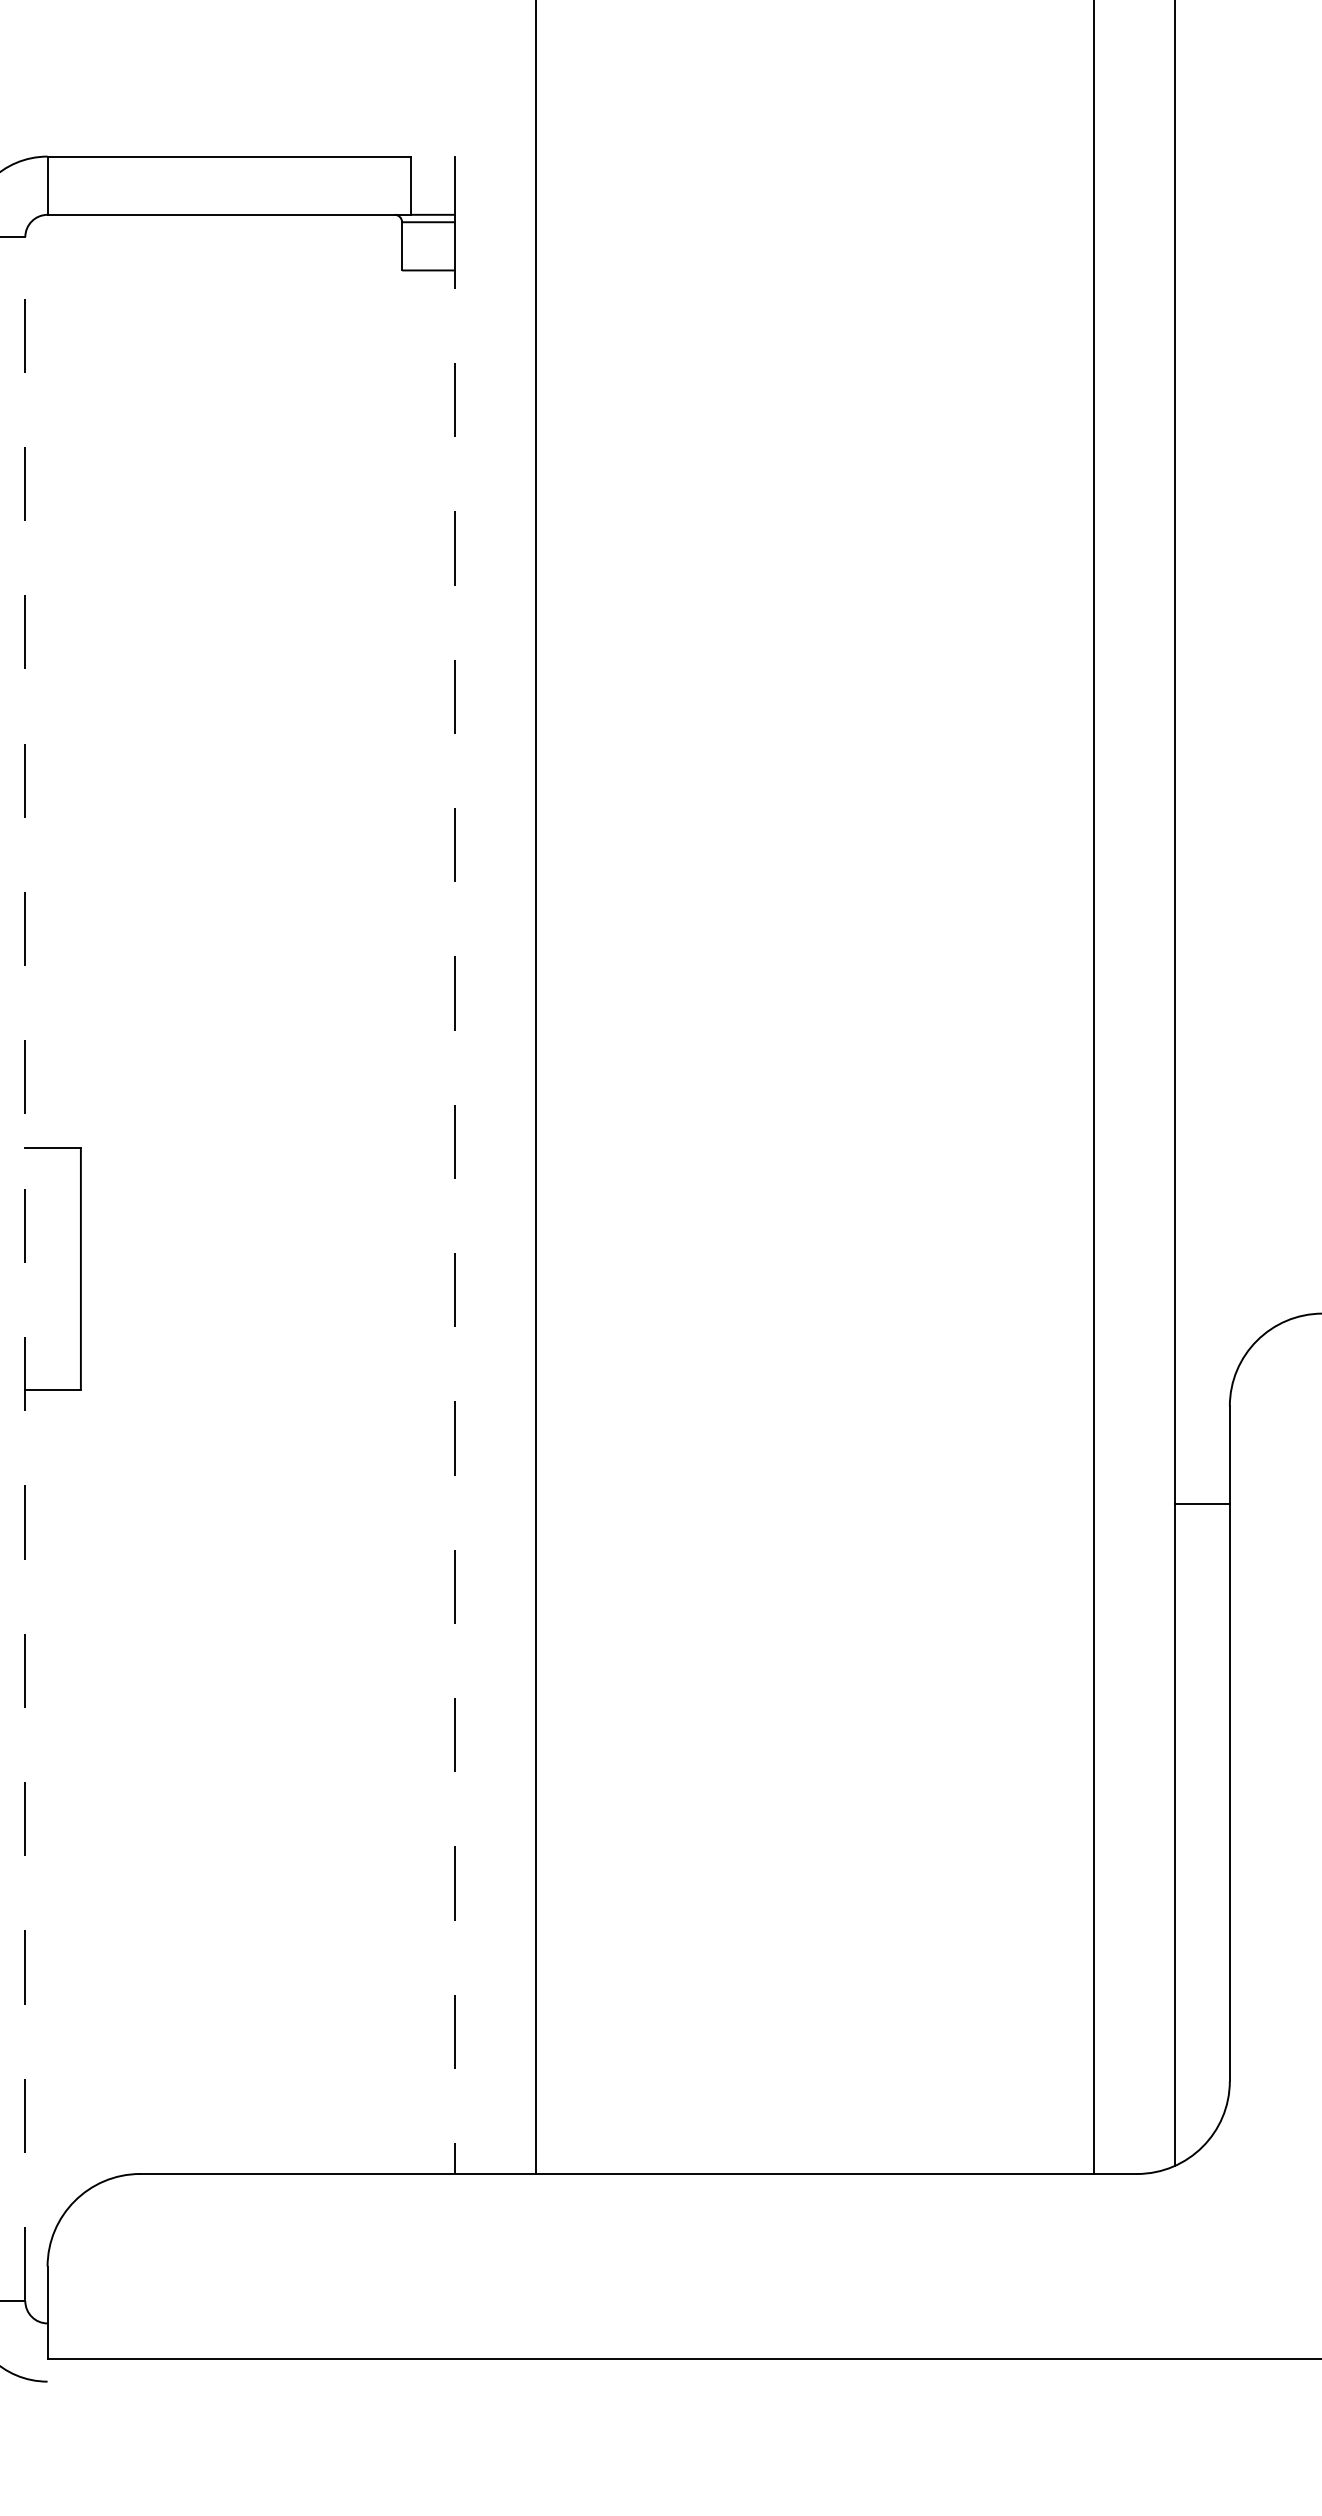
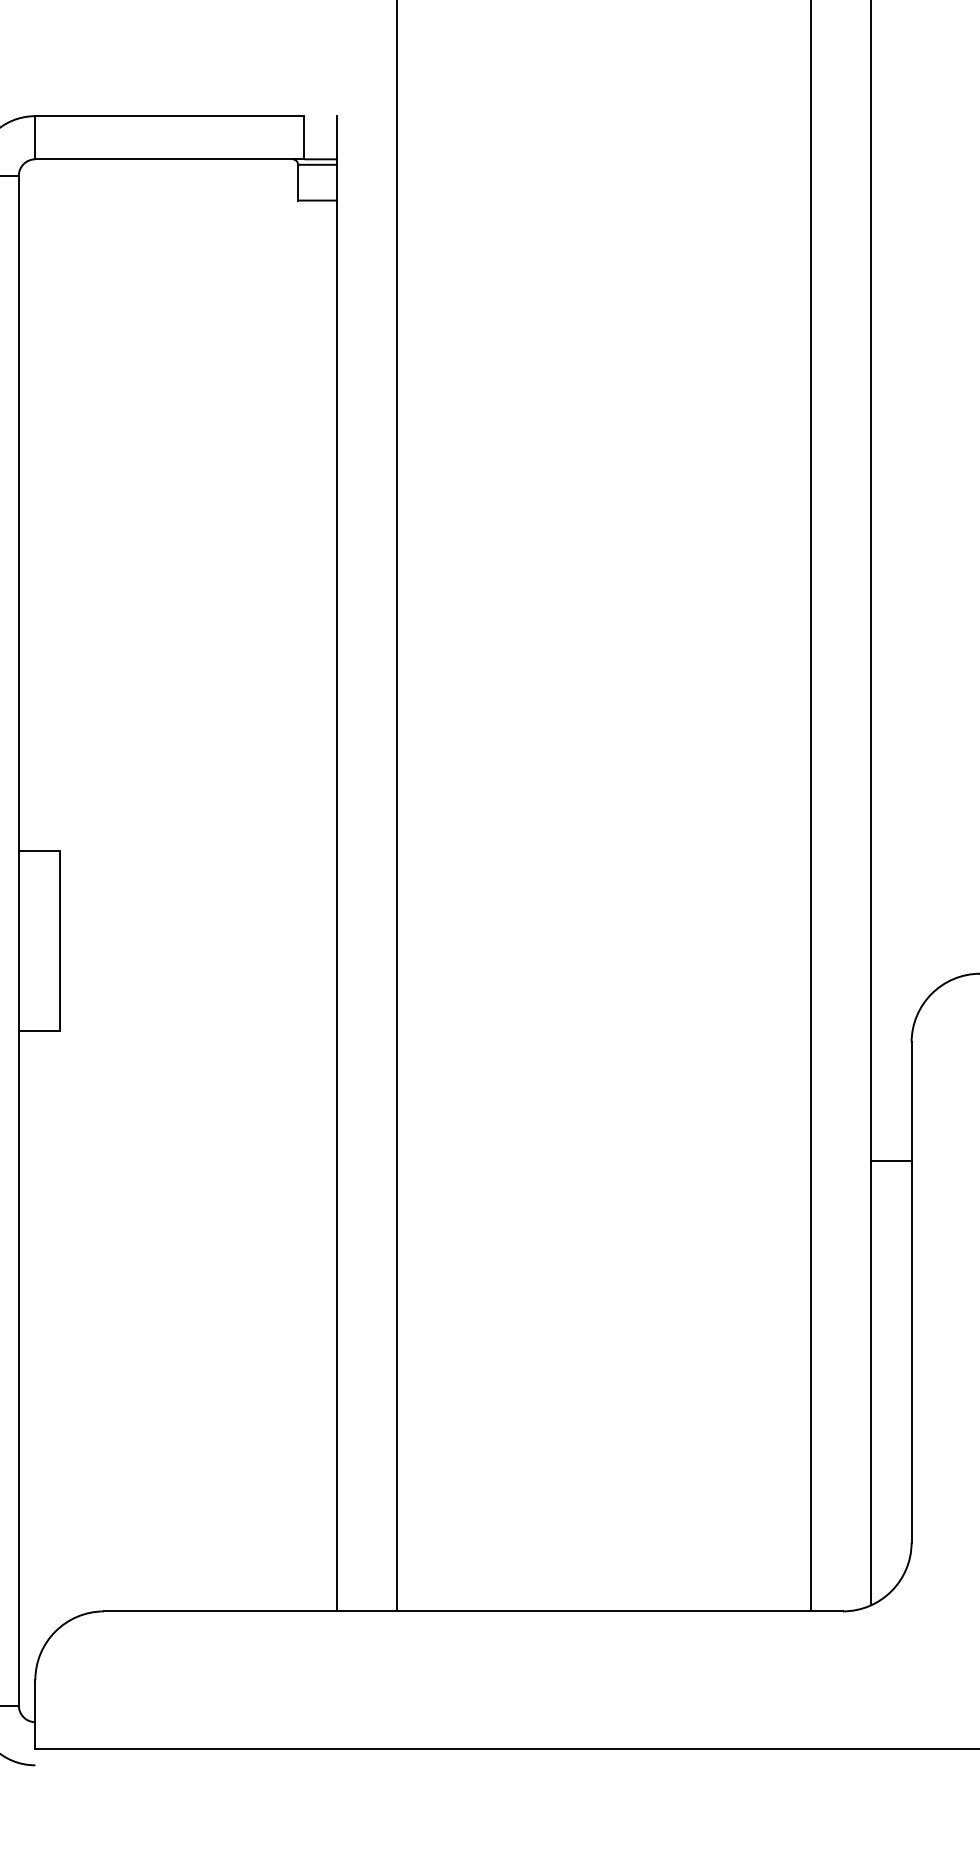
line: (455, 1194) -> (337, 885), dashed -> solid
line: (24, 1268) -> (18, 940), dashed -> solid
line: (1201, 1503) -> (890, 1160), moved

